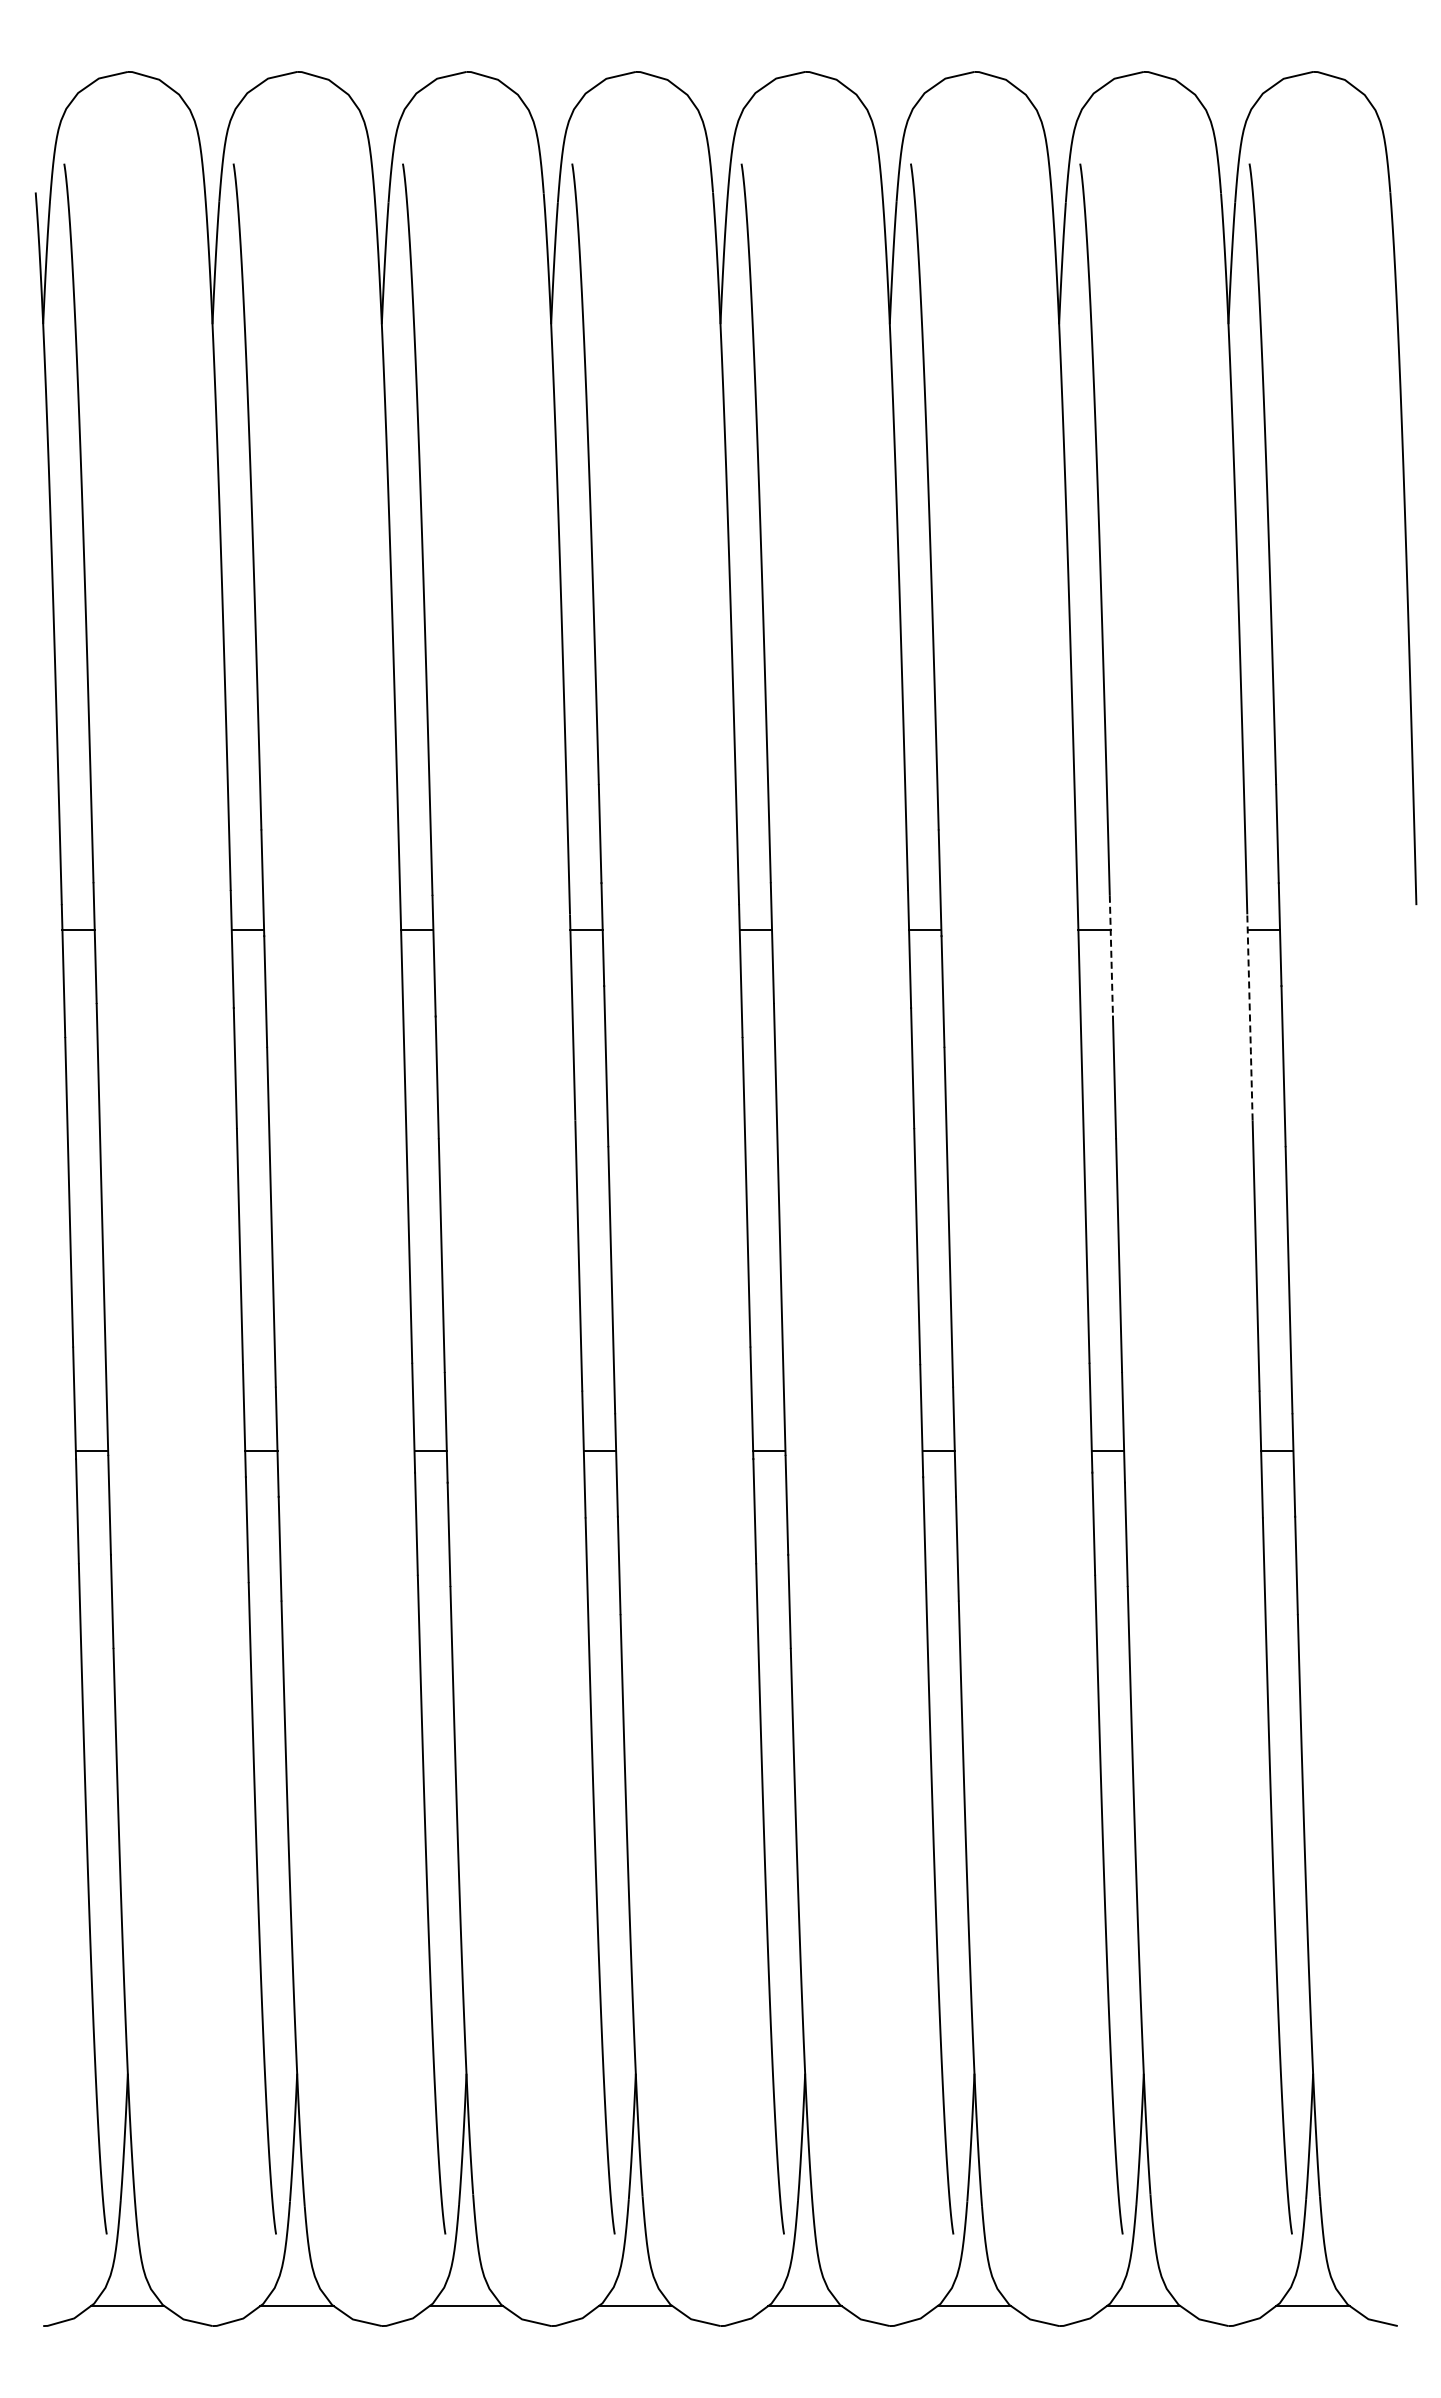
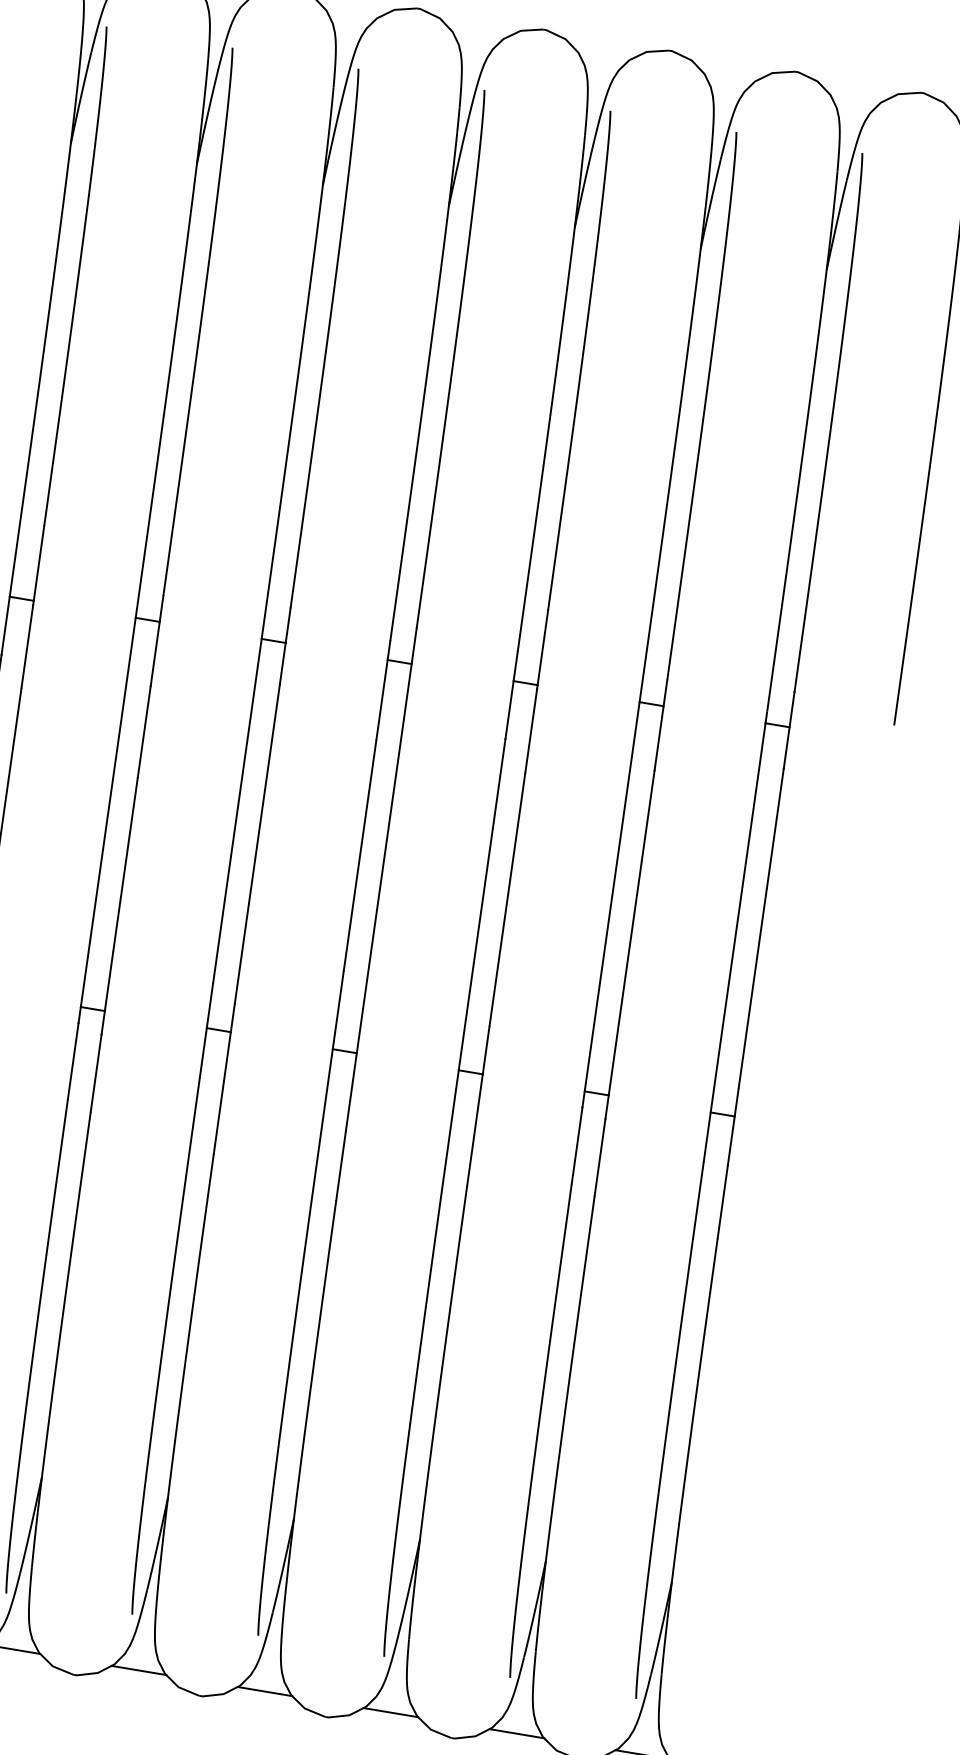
line: (1111, 956) -> (660, 725), dashed -> solid
line: (1250, 1018) -> (756, 789), dashed -> solid

